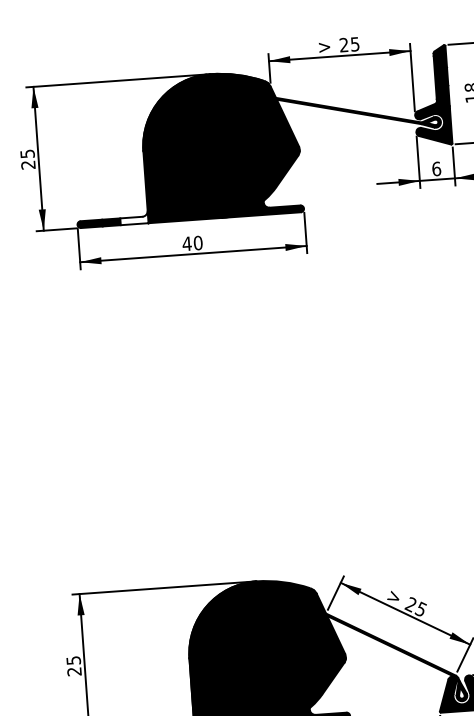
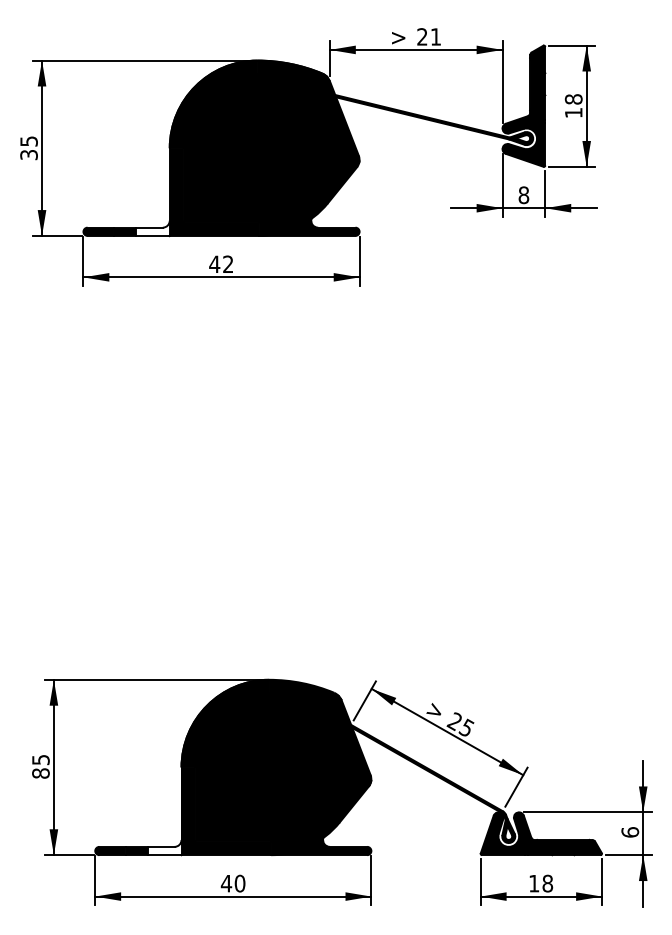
text: (354, 43) -> (435, 36), 25 -> 21
text: (27, 165) -> (28, 155), 25 -> 35
text: (436, 168) -> (523, 194), 6 -> 8
text: (198, 243) -> (228, 264), 40 -> 42
text: (74, 671) -> (40, 773), 25 -> 85

